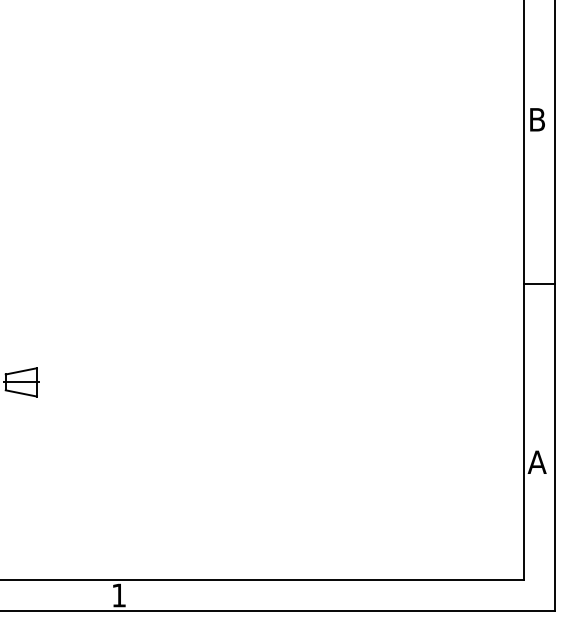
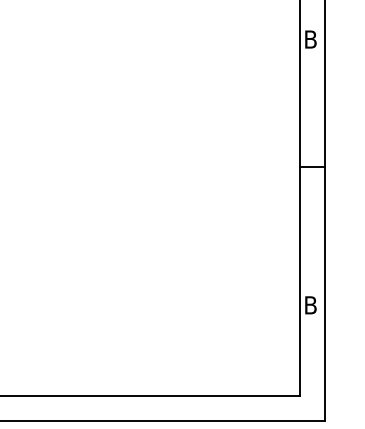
text: (536, 461) -> (310, 304), A -> B

